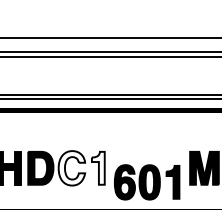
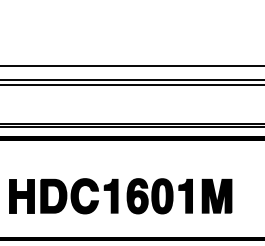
fill: (97, 167) -> (110, 195), added
fill: (71, 168) -> (84, 196), added
part: (146, 182) -> (159, 196), moved

